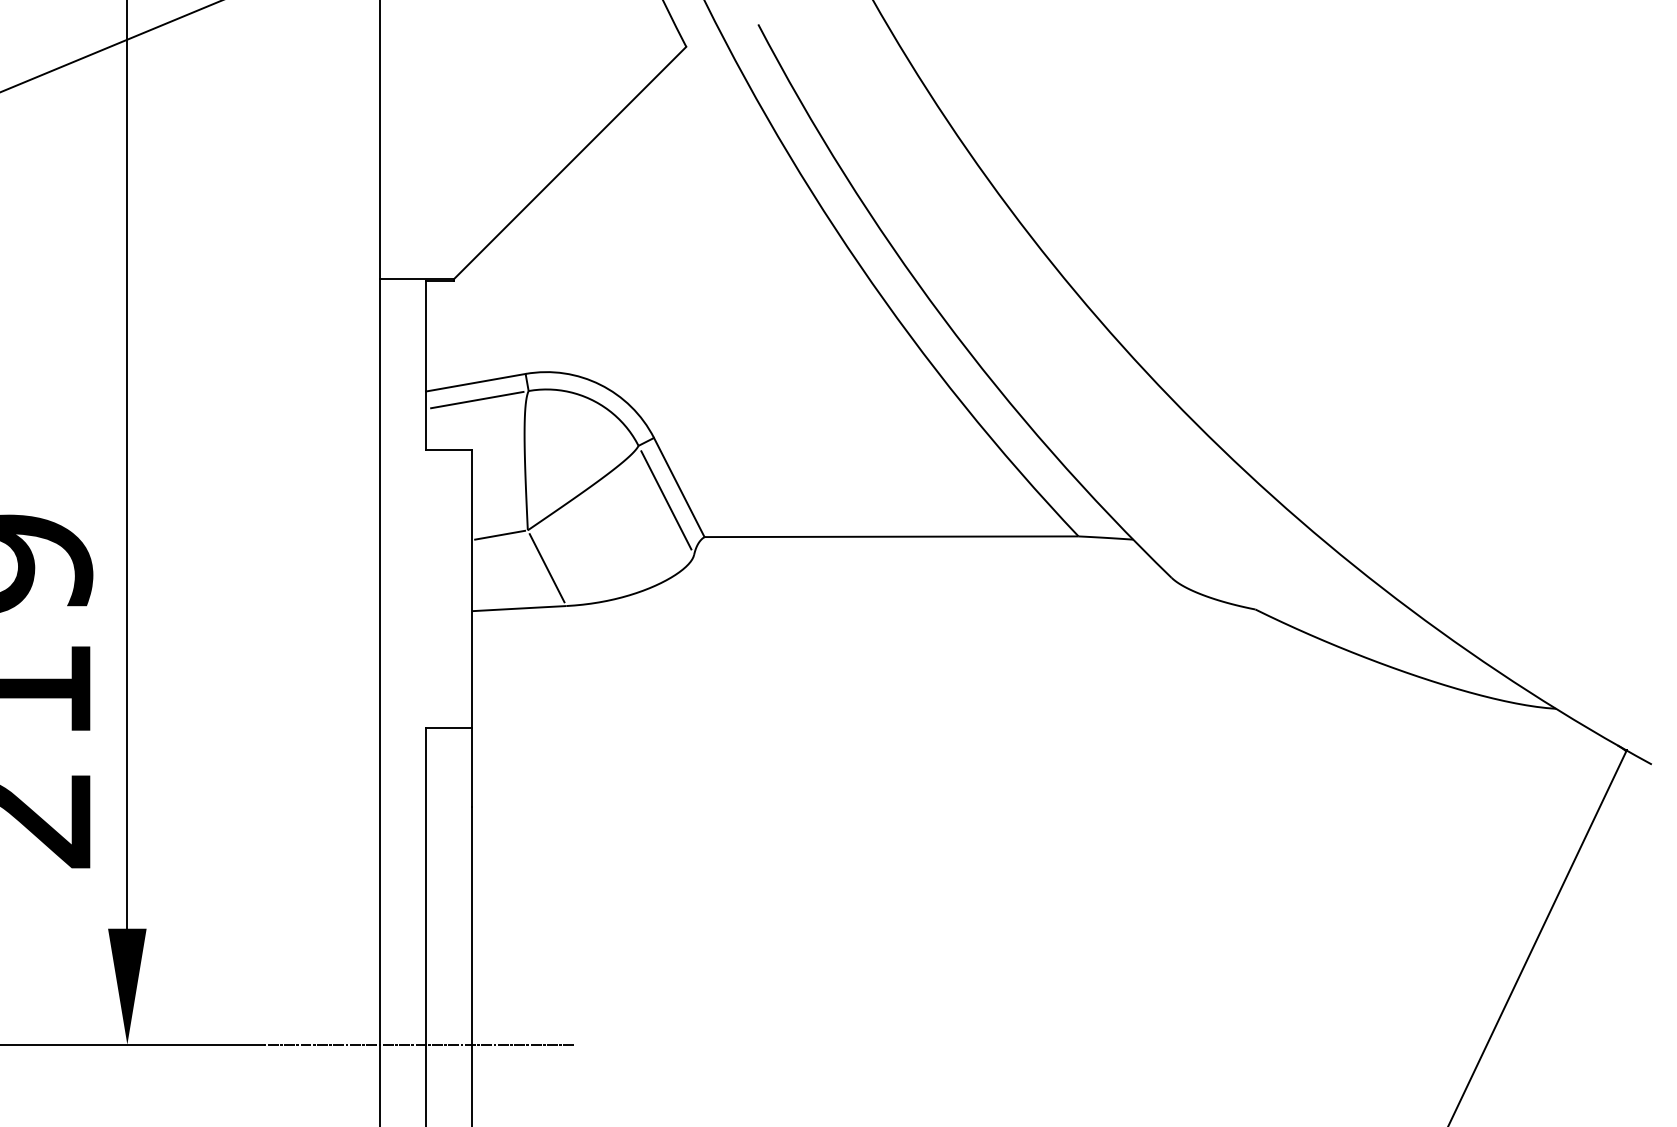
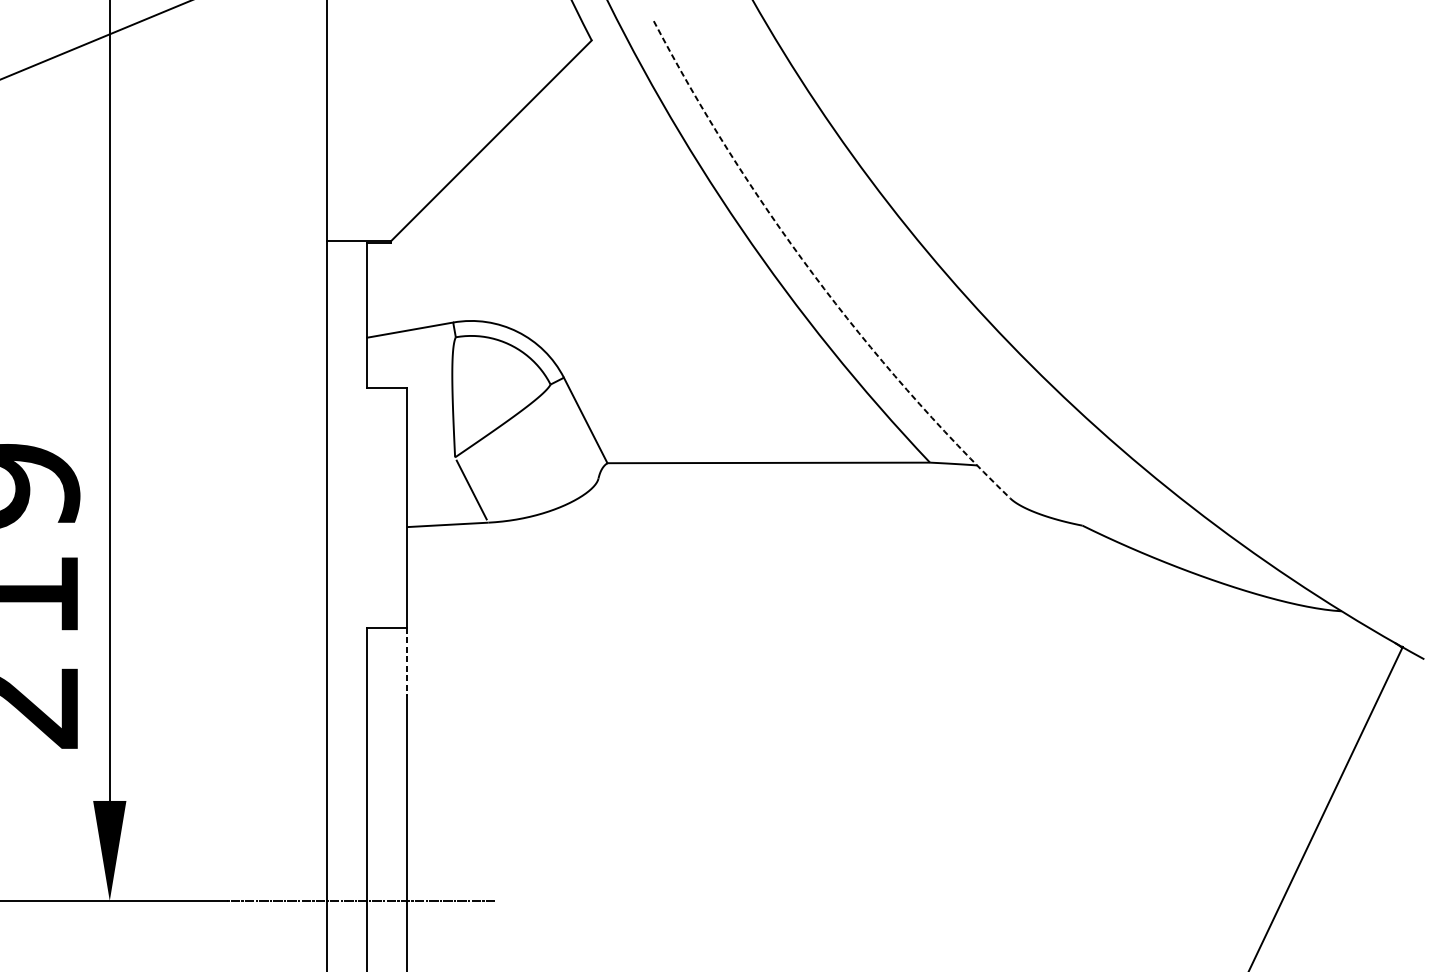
arc: (942, 317) -> (812, 273), solid -> dashed
line: (477, 399) -> (411, 344), removed
line: (666, 500) -> (574, 431), removed
line: (500, 534) -> (431, 460), removed
line: (472, 767) -> (407, 661), solid -> dashed

